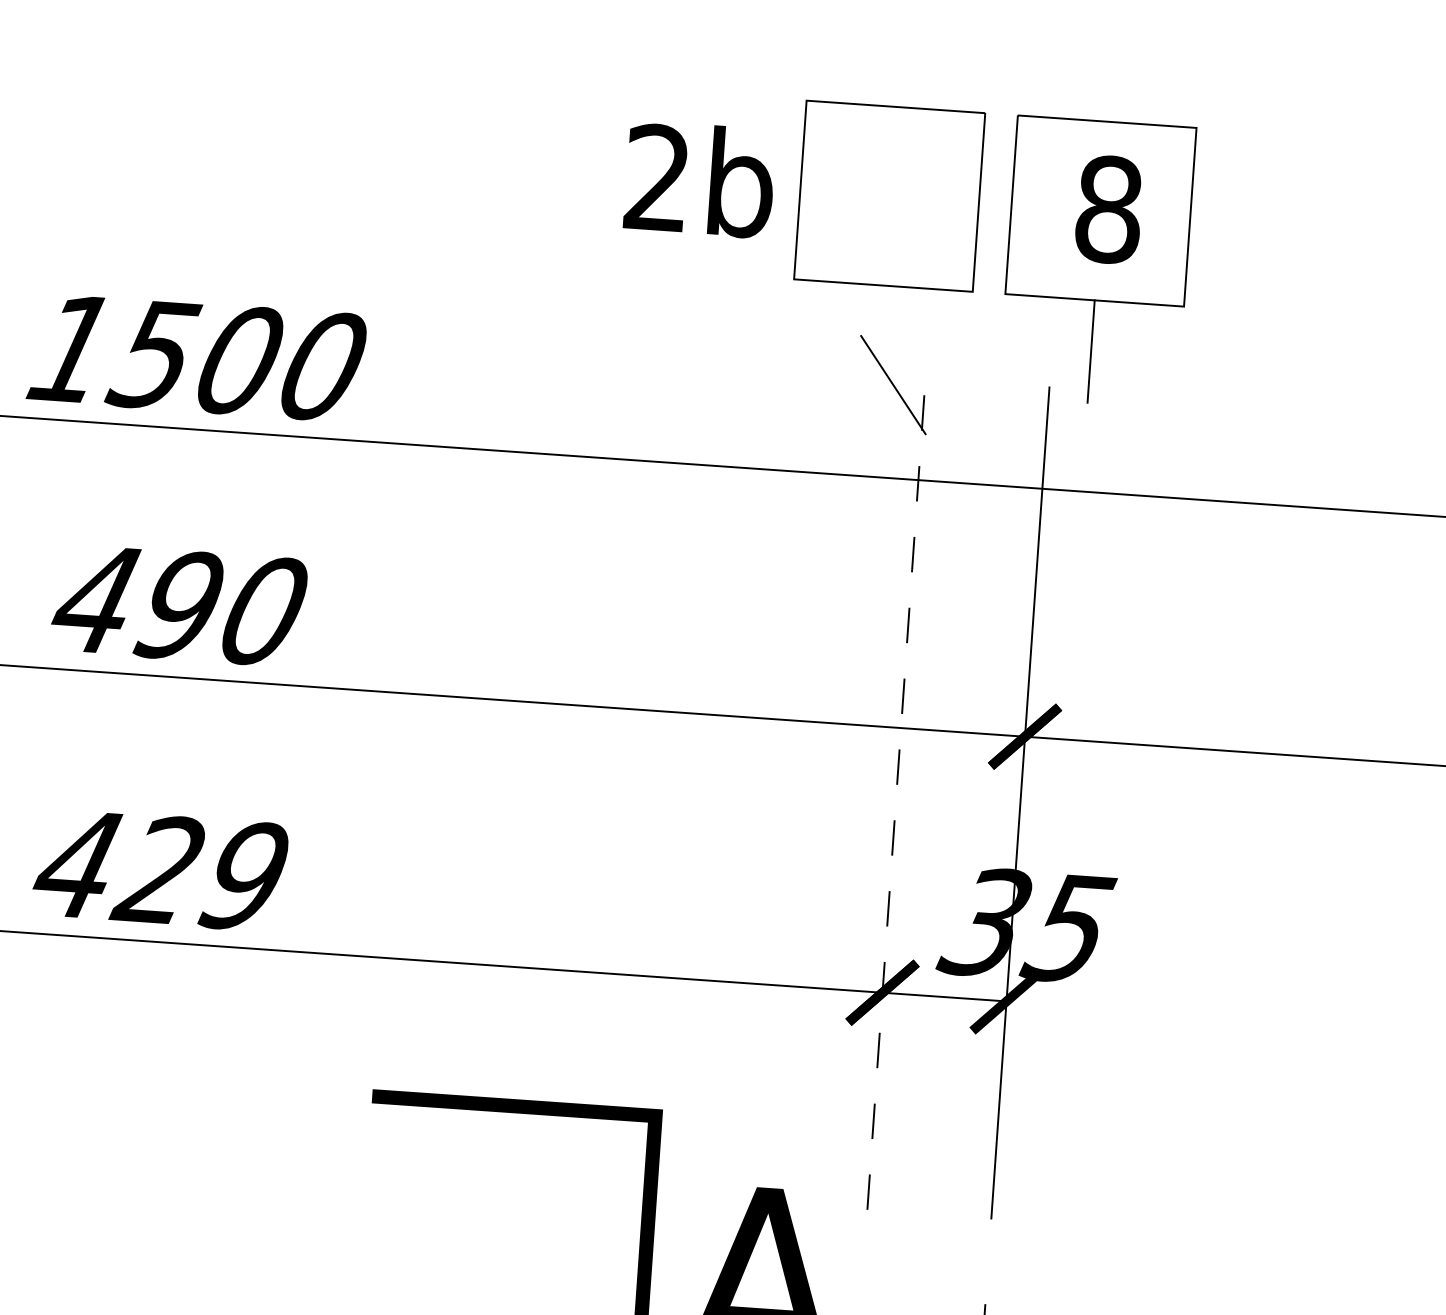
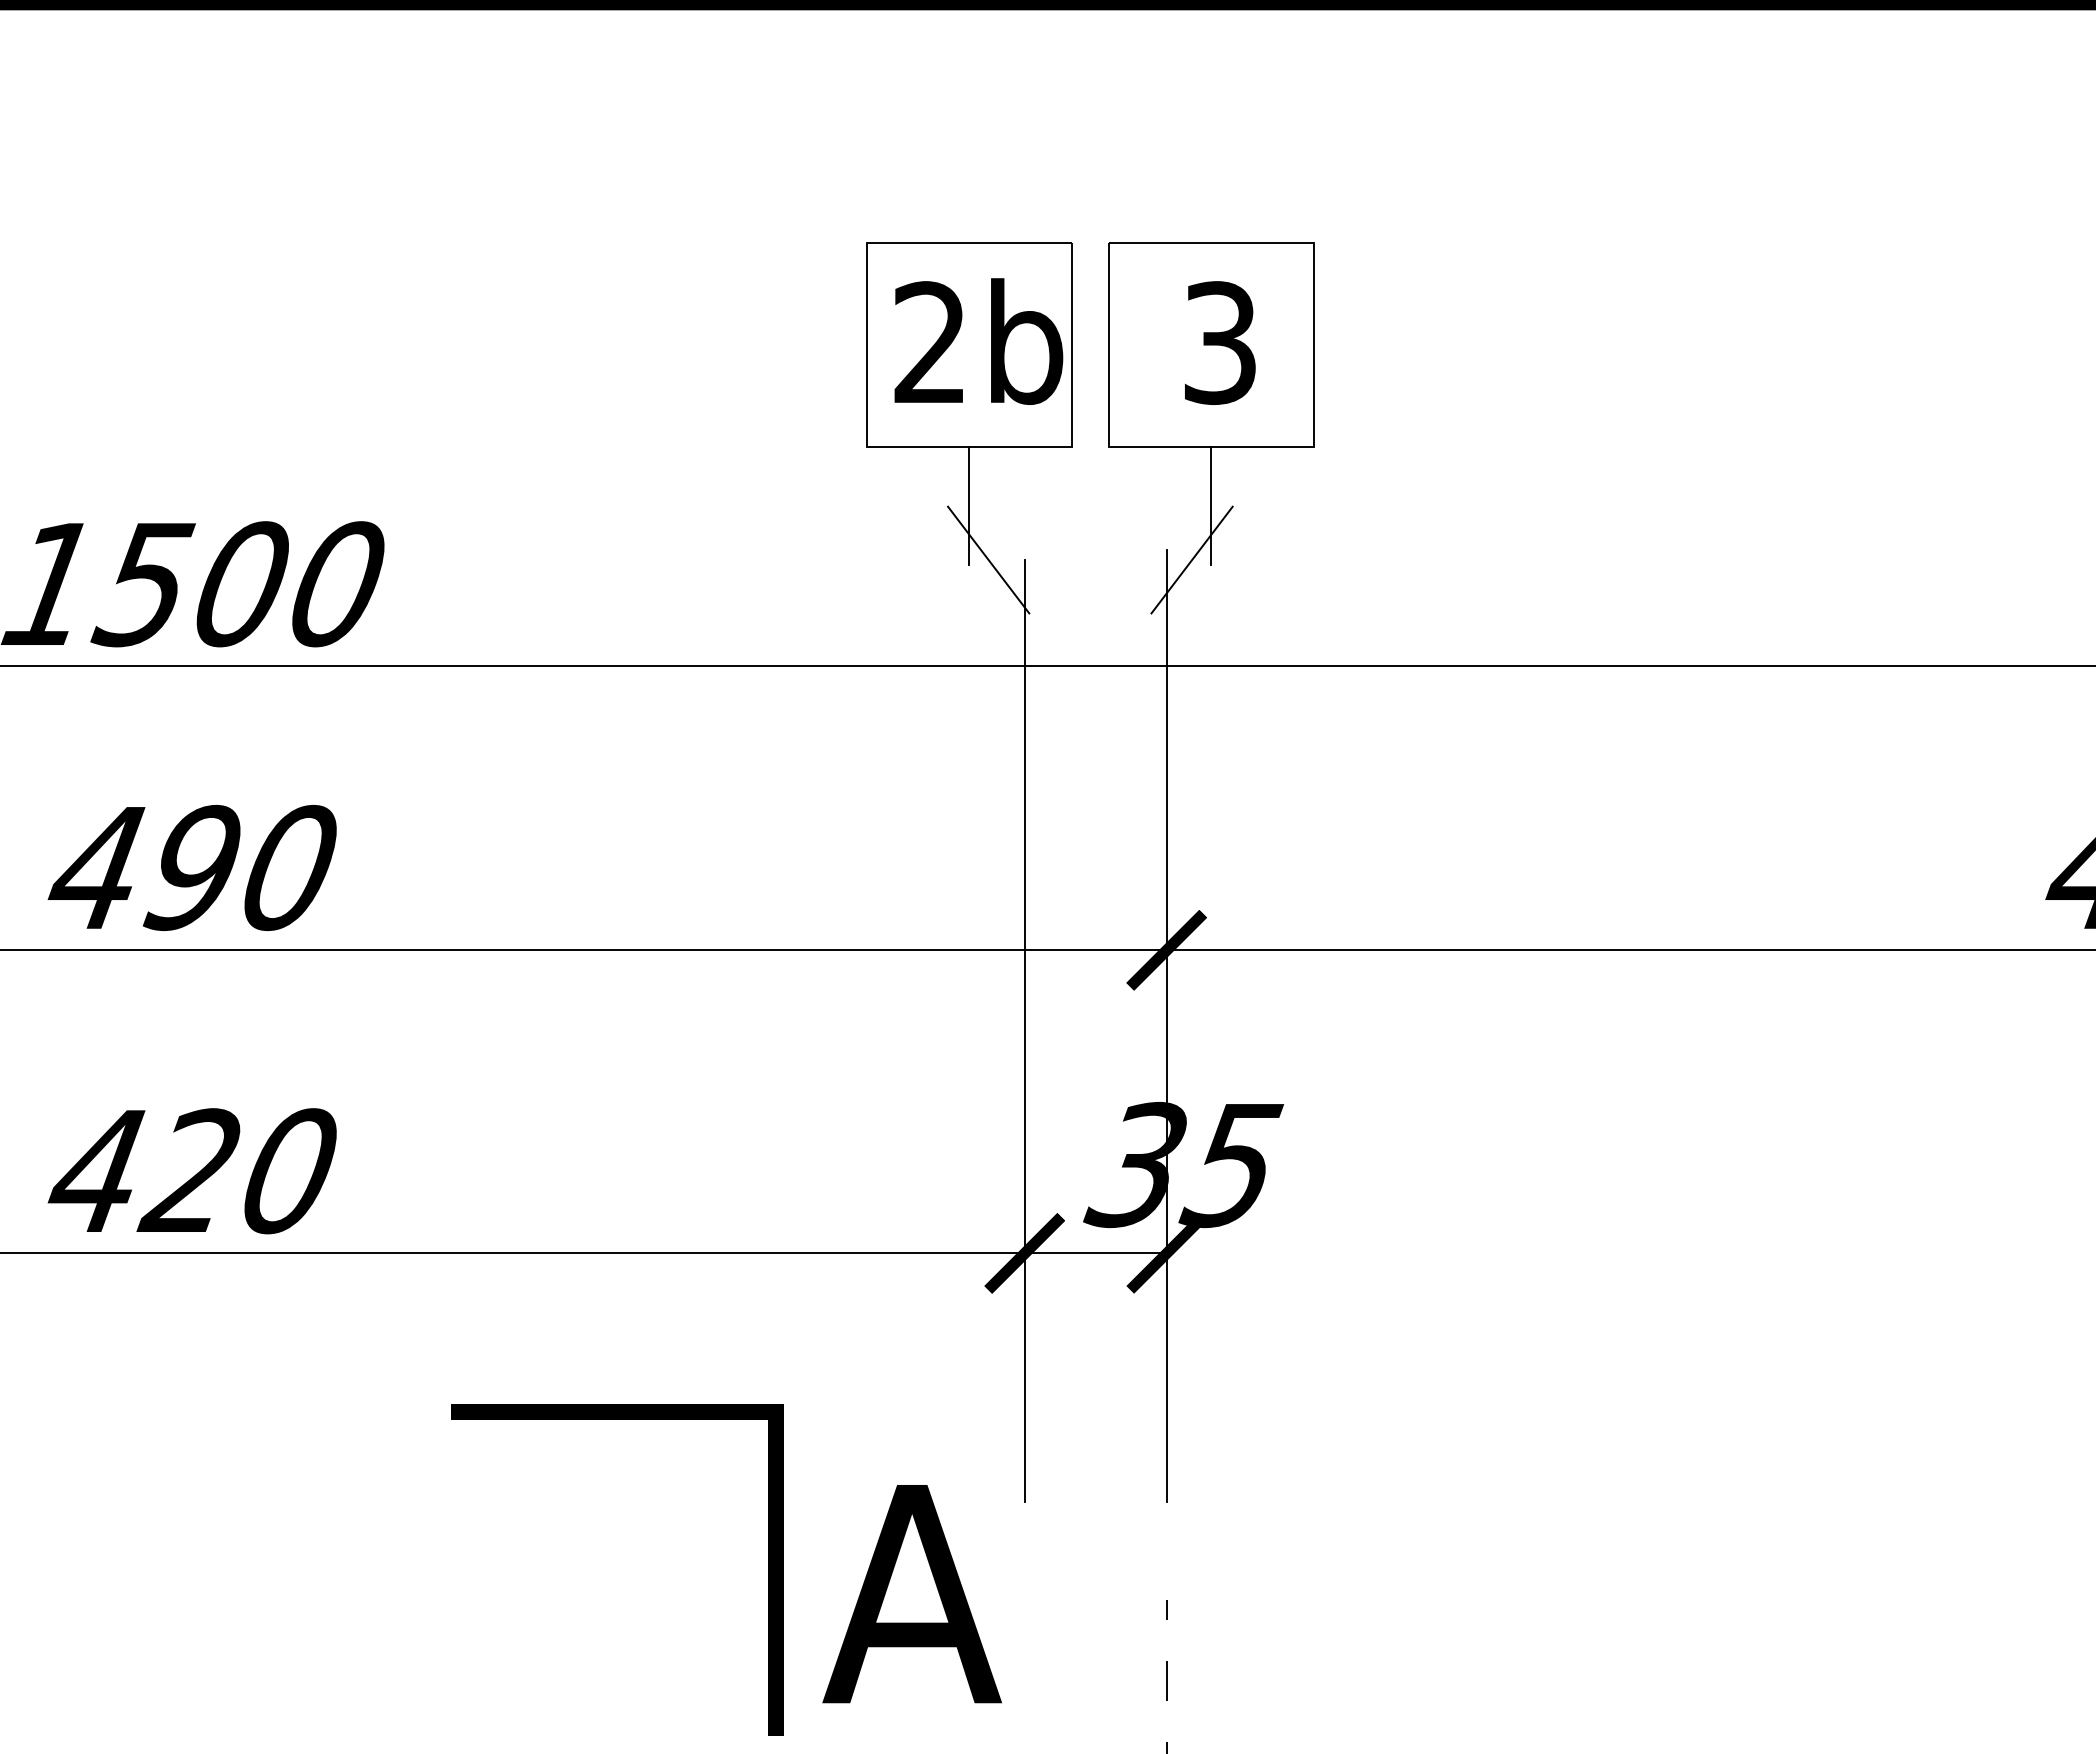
text: (699, 179) -> (978, 341), moved
text: (1109, 210) -> (1220, 343), 8 -> 3
line: (879, 336) -> (969, 505), added
line: (1070, 396) -> (1191, 559), added
line: (895, 798) -> (1024, 1031), dashed -> solid
text: (243, 876) -> (287, 1171), 429 -> 420

